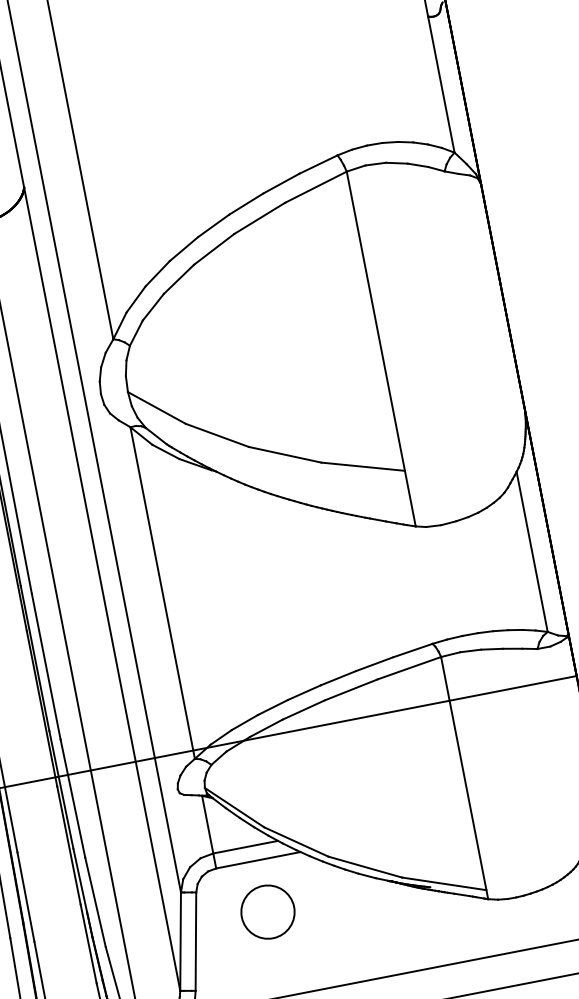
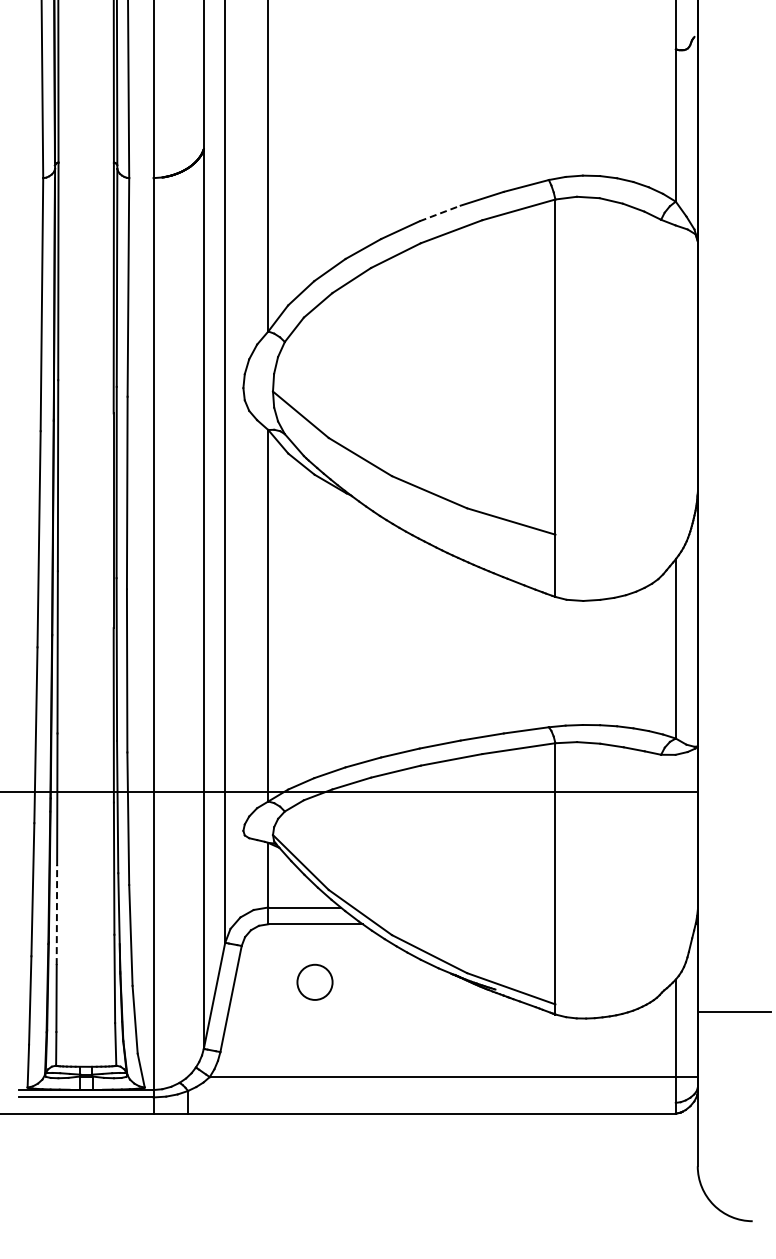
line: (246, 204) -> (440, 213), solid -> dashed
line: (25, 897) -> (56, 915), solid -> dashed
circle: (267, 912) -> (314, 982), size x0.6

